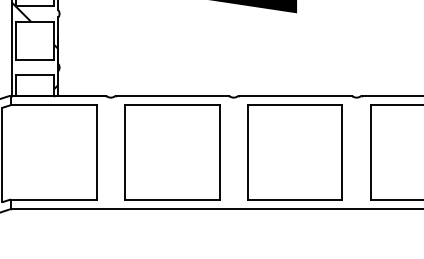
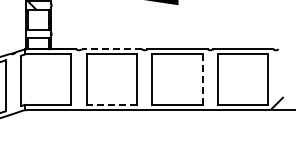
line: (171, 96) -> (111, 49), solid -> dashed
line: (342, 154) -> (202, 80), solid -> dashed
line: (171, 199) -> (111, 104), solid -> dashed

